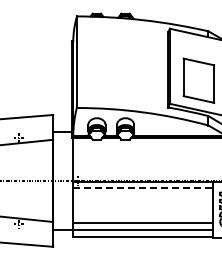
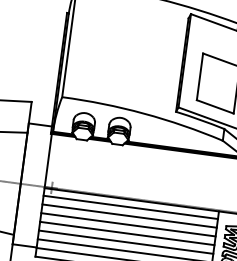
line: (143, 187) -> (131, 207), dashed -> solid
line: (142, 194) -> (129, 215), added
line: (142, 201) -> (128, 224), added
line: (142, 208) -> (127, 232), added
line: (142, 215) -> (125, 241), added

